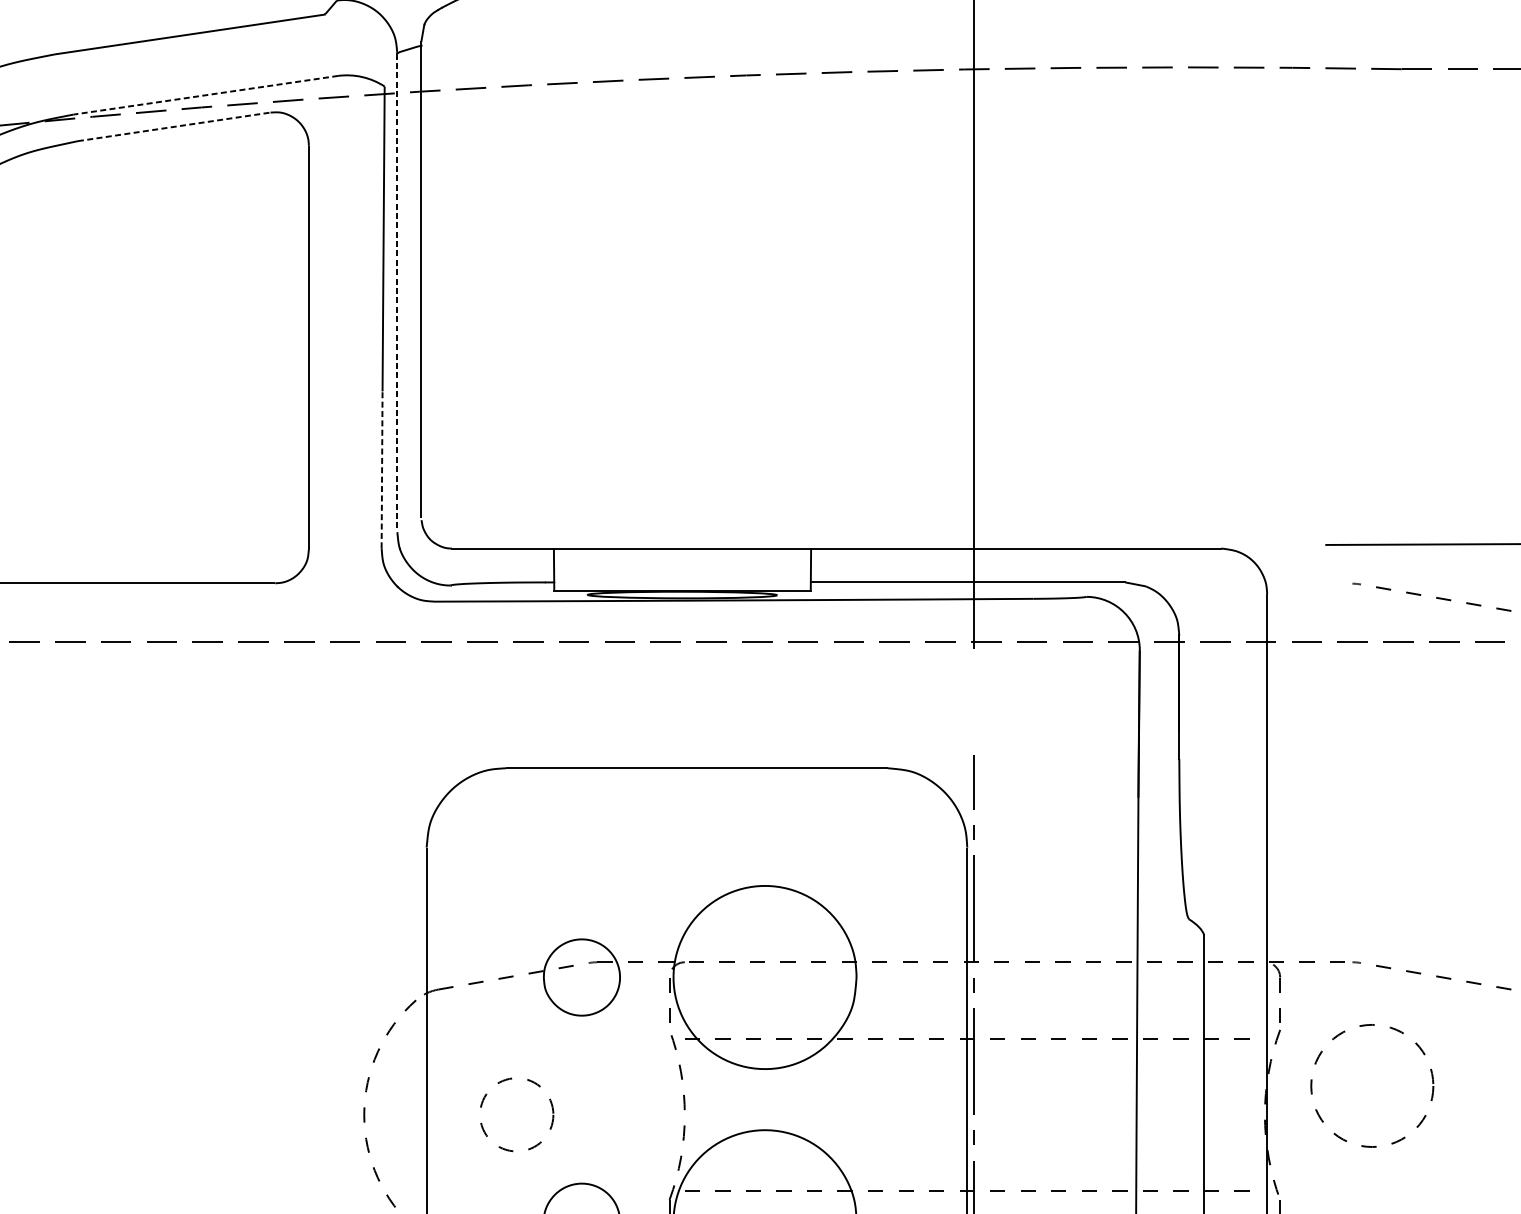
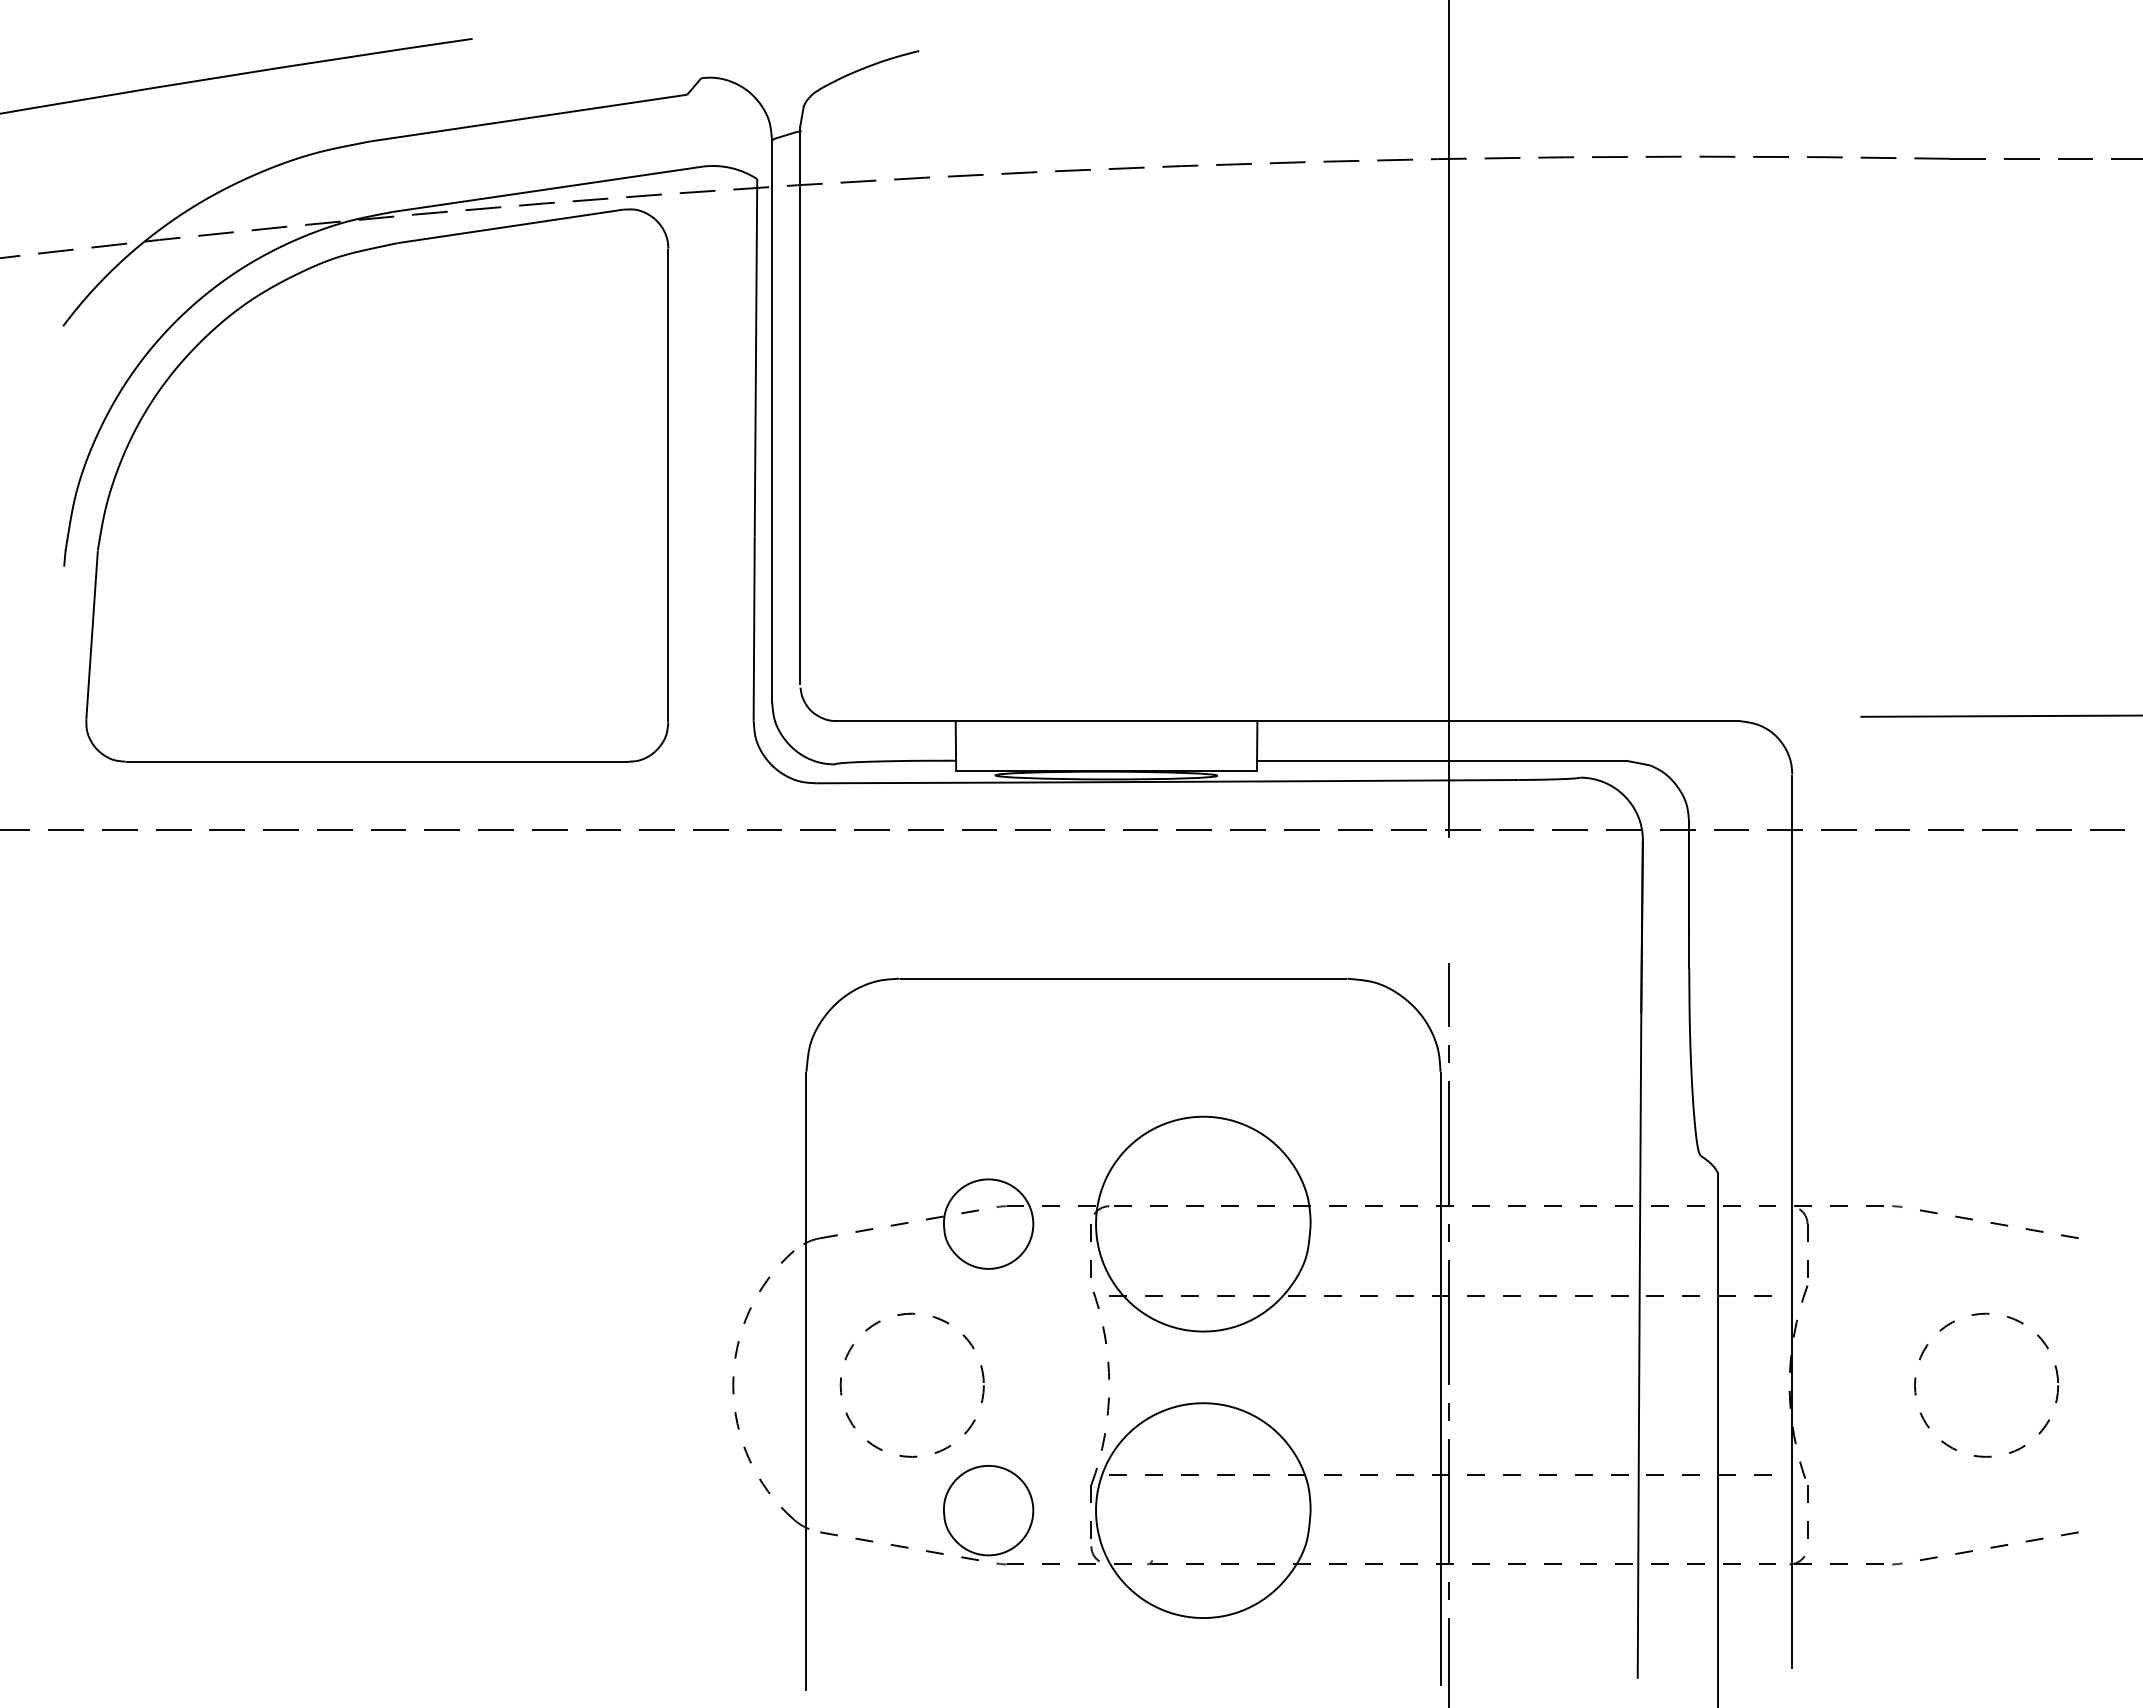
line: (205, 95) -> (547, 189), dashed -> solid
line: (174, 126) -> (510, 226), dashed -> solid
line: (397, 293) -> (772, 421), dashed -> solid
line: (382, 469) -> (754, 628), dashed -> solid
part: (1431, 596) -> (1985, 777), removed
circle: (1372, 1085) -> (1986, 1384), moved
circle: (516, 1114) -> (911, 1384), size x1.67

